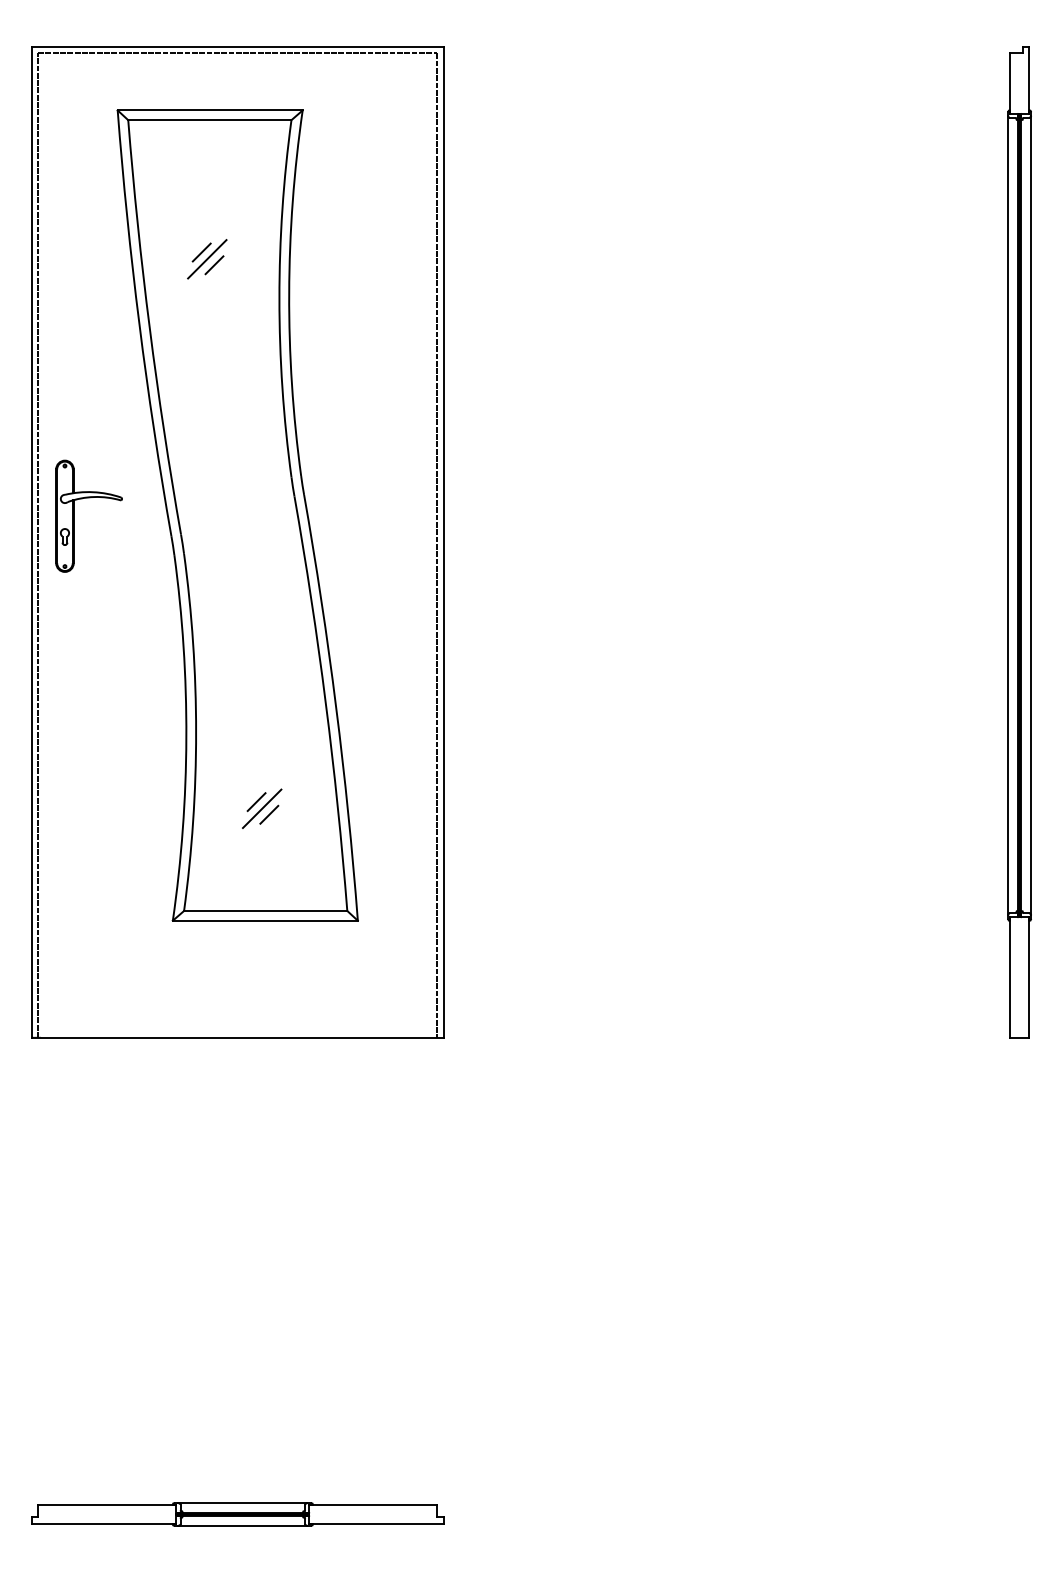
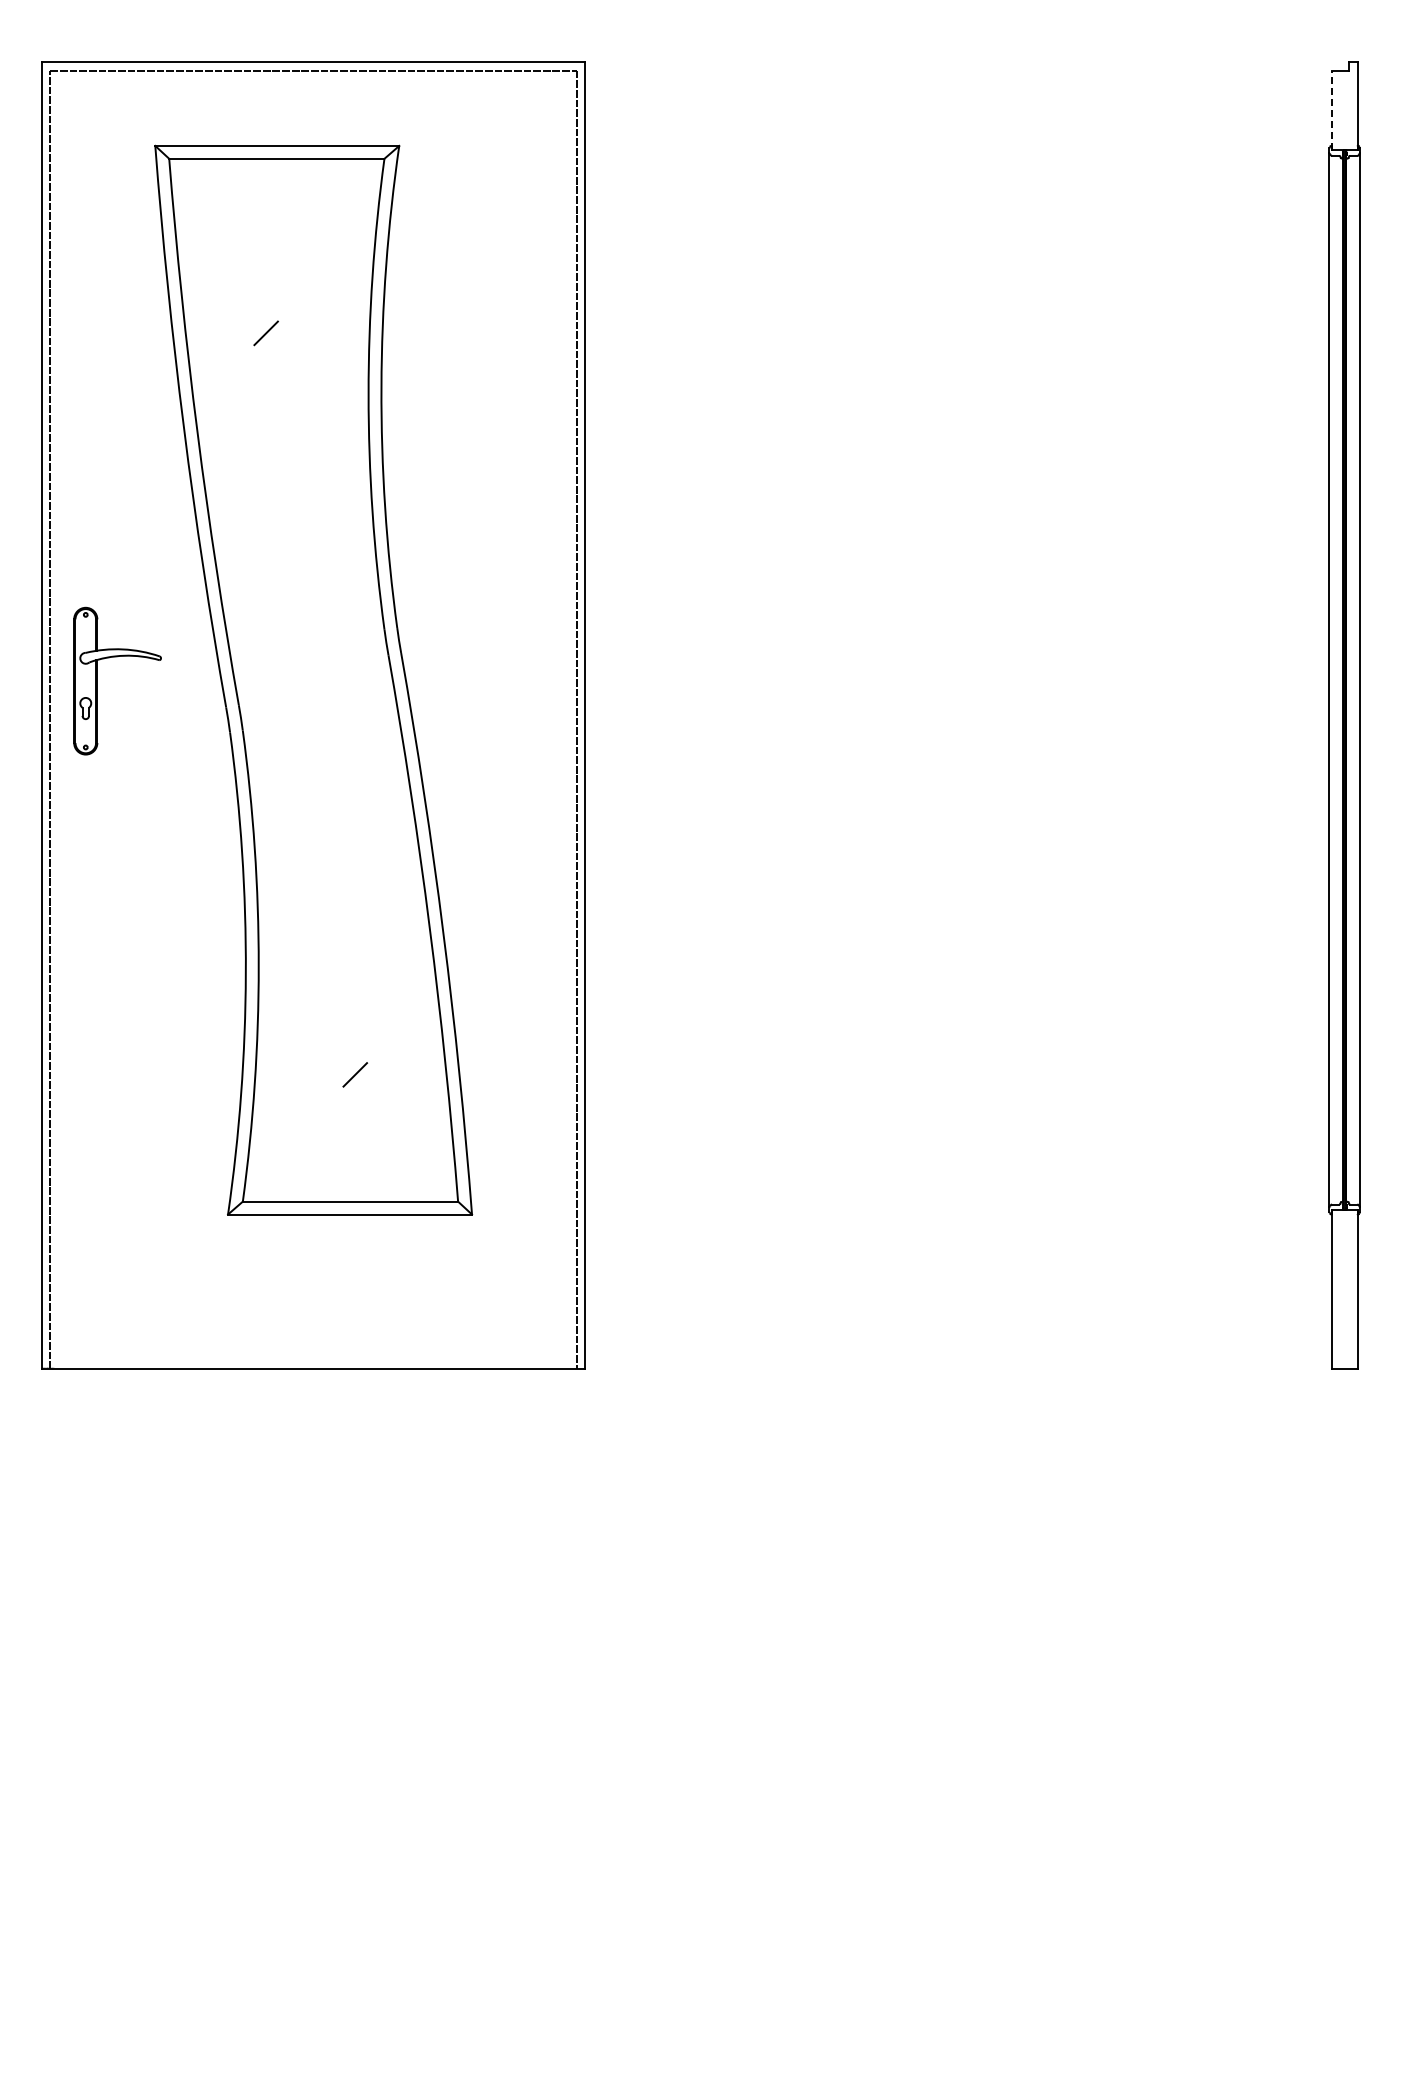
line: (1009, 83) -> (1331, 110), solid -> dashed
line: (207, 258) -> (273, 341), removed
line: (214, 264) -> (282, 349), removed
line: (256, 801) -> (338, 1057), removed
line: (261, 808) -> (345, 1066), removed
part: (237, 1514) -> (313, 1997), removed

